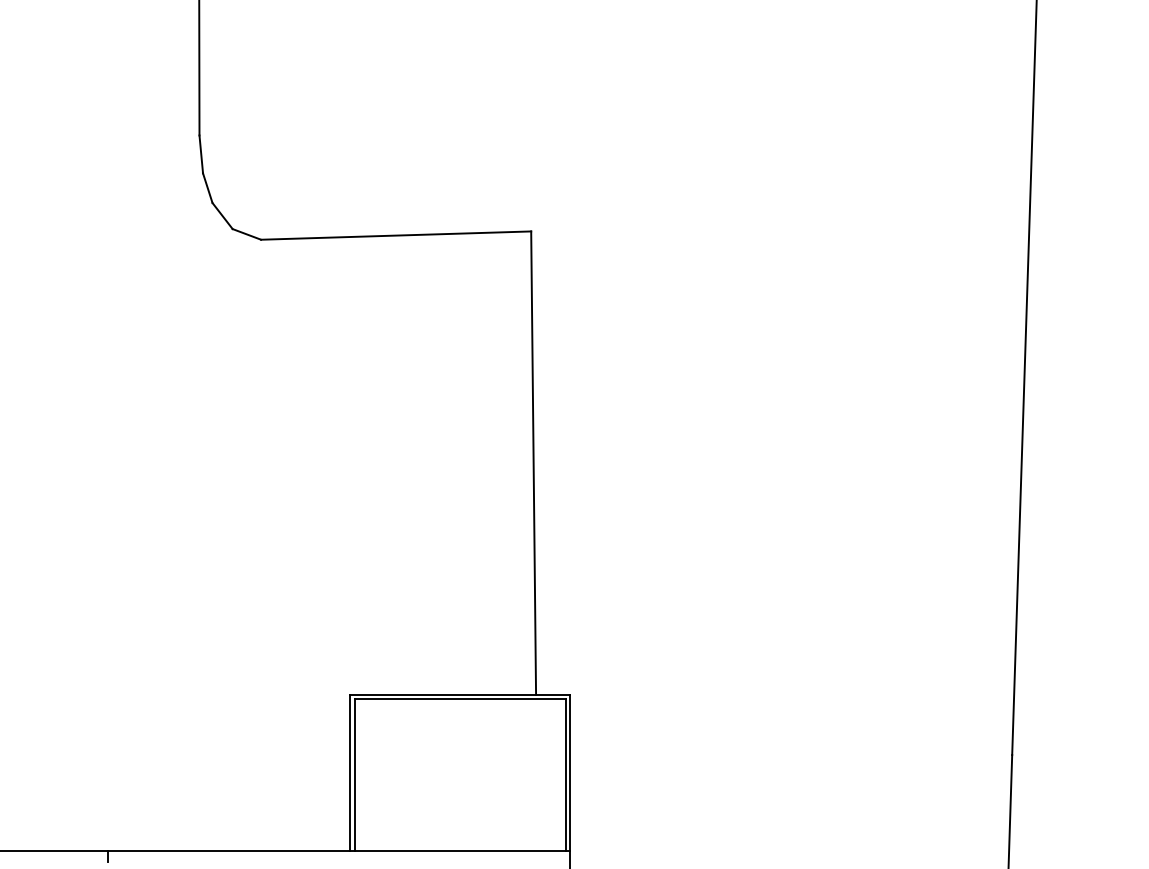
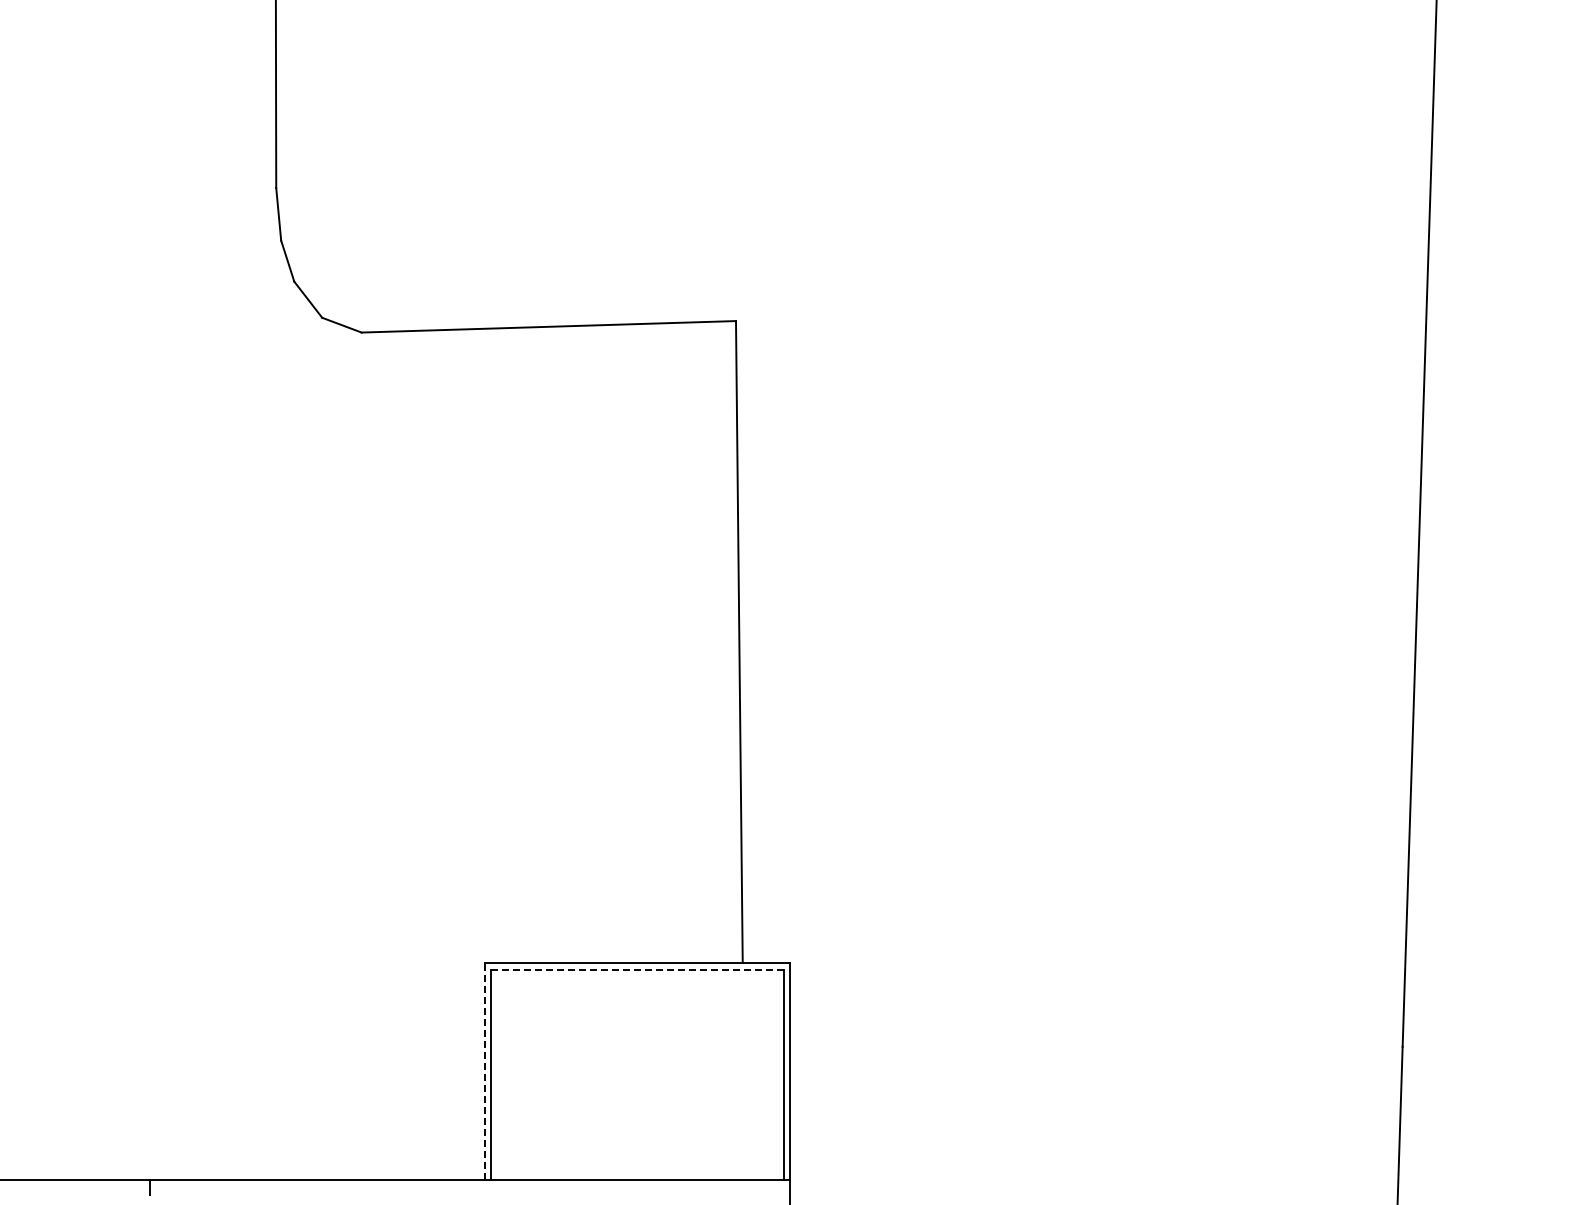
line: (460, 699) -> (637, 969), solid -> dashed
line: (349, 772) -> (484, 1070), solid -> dashed

